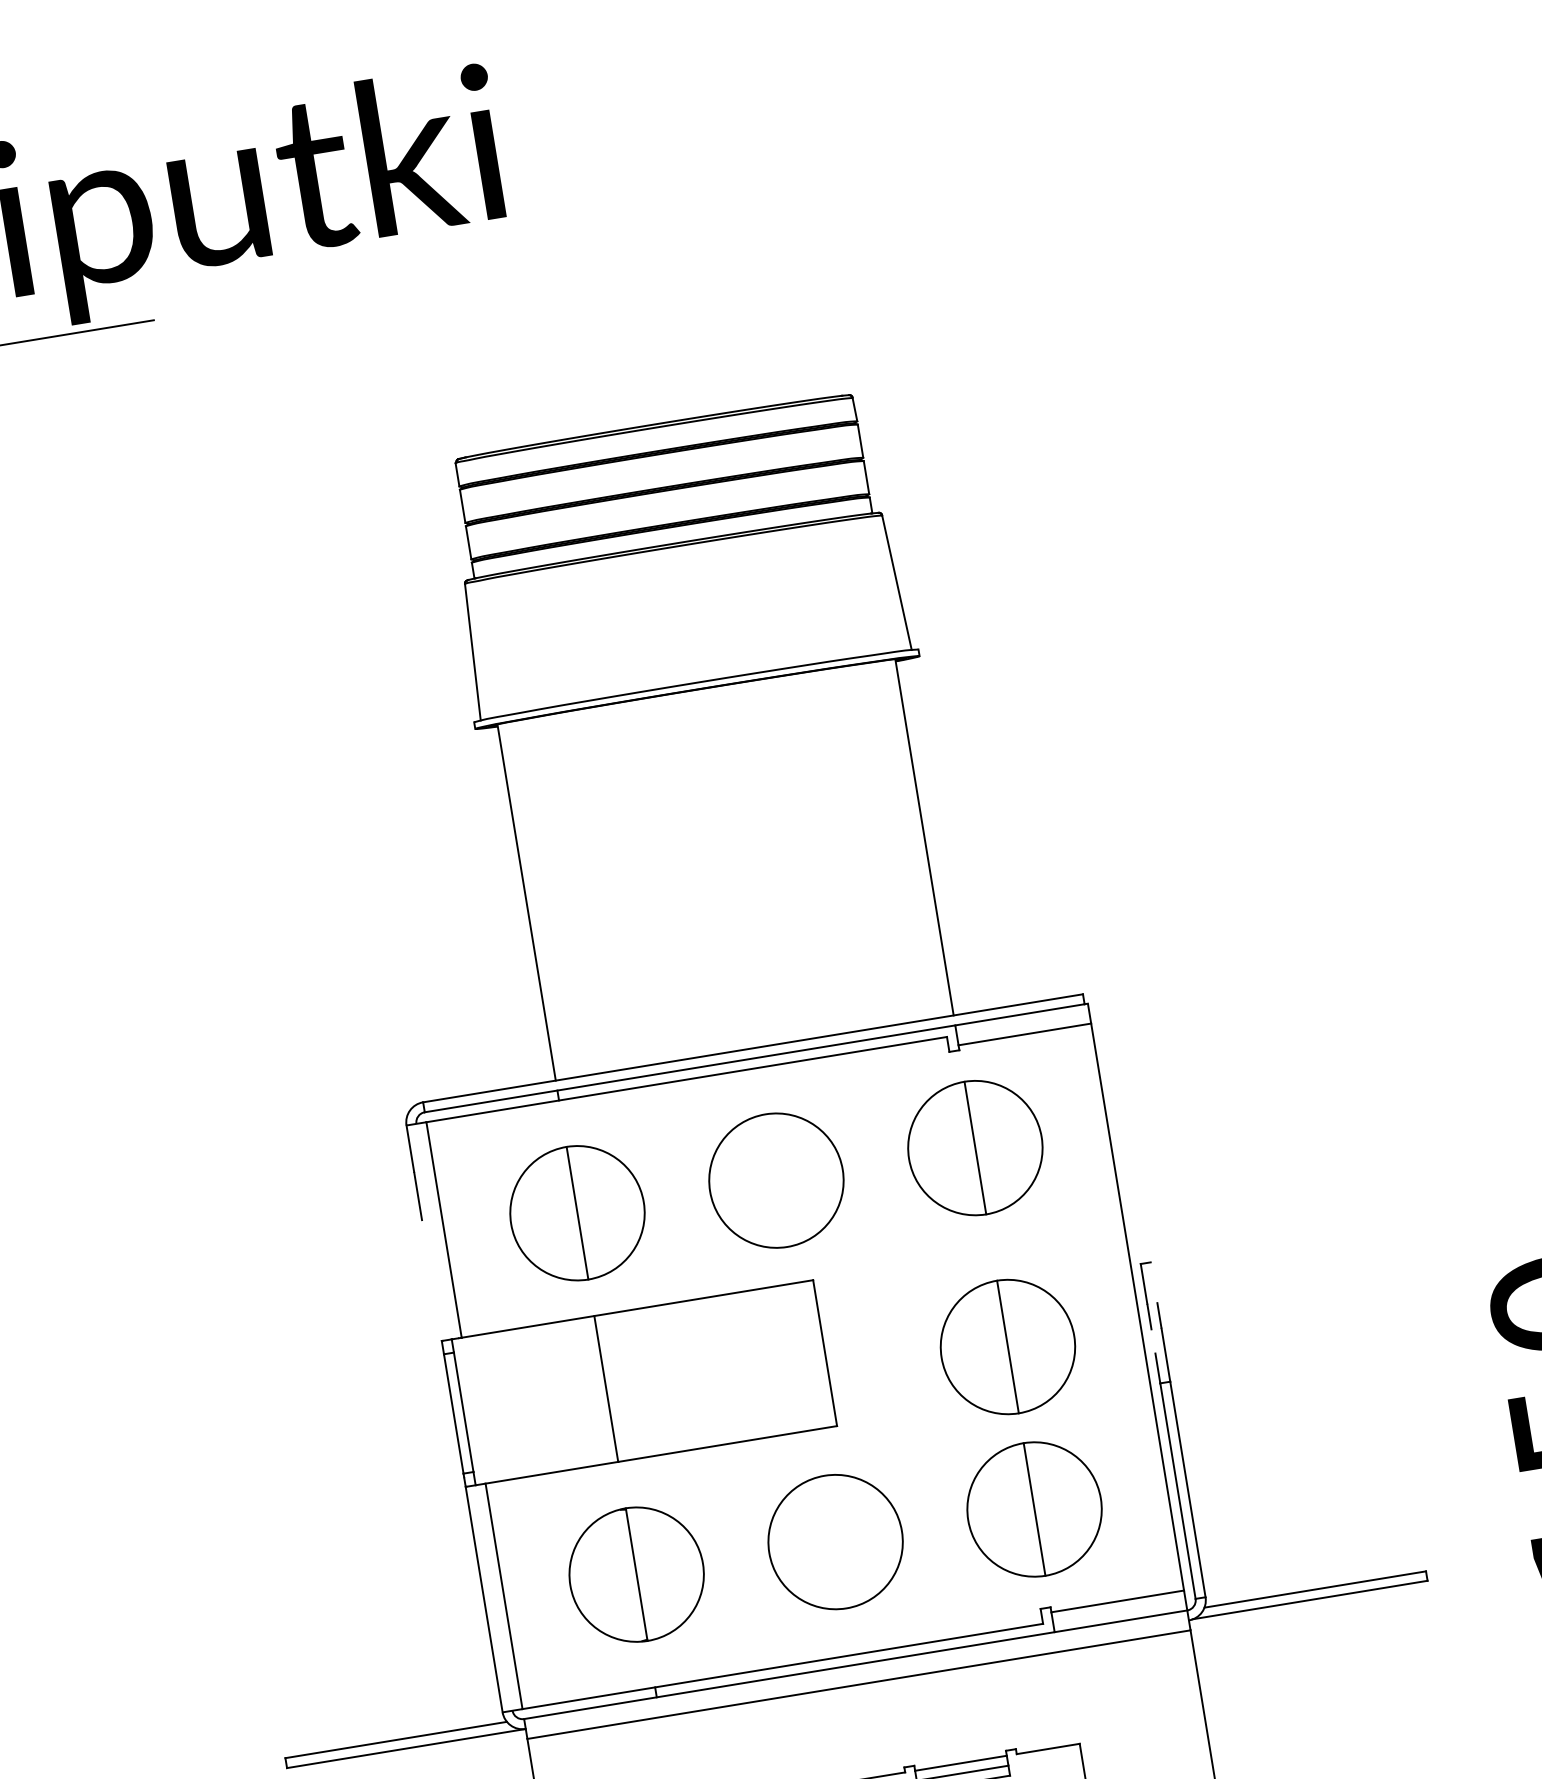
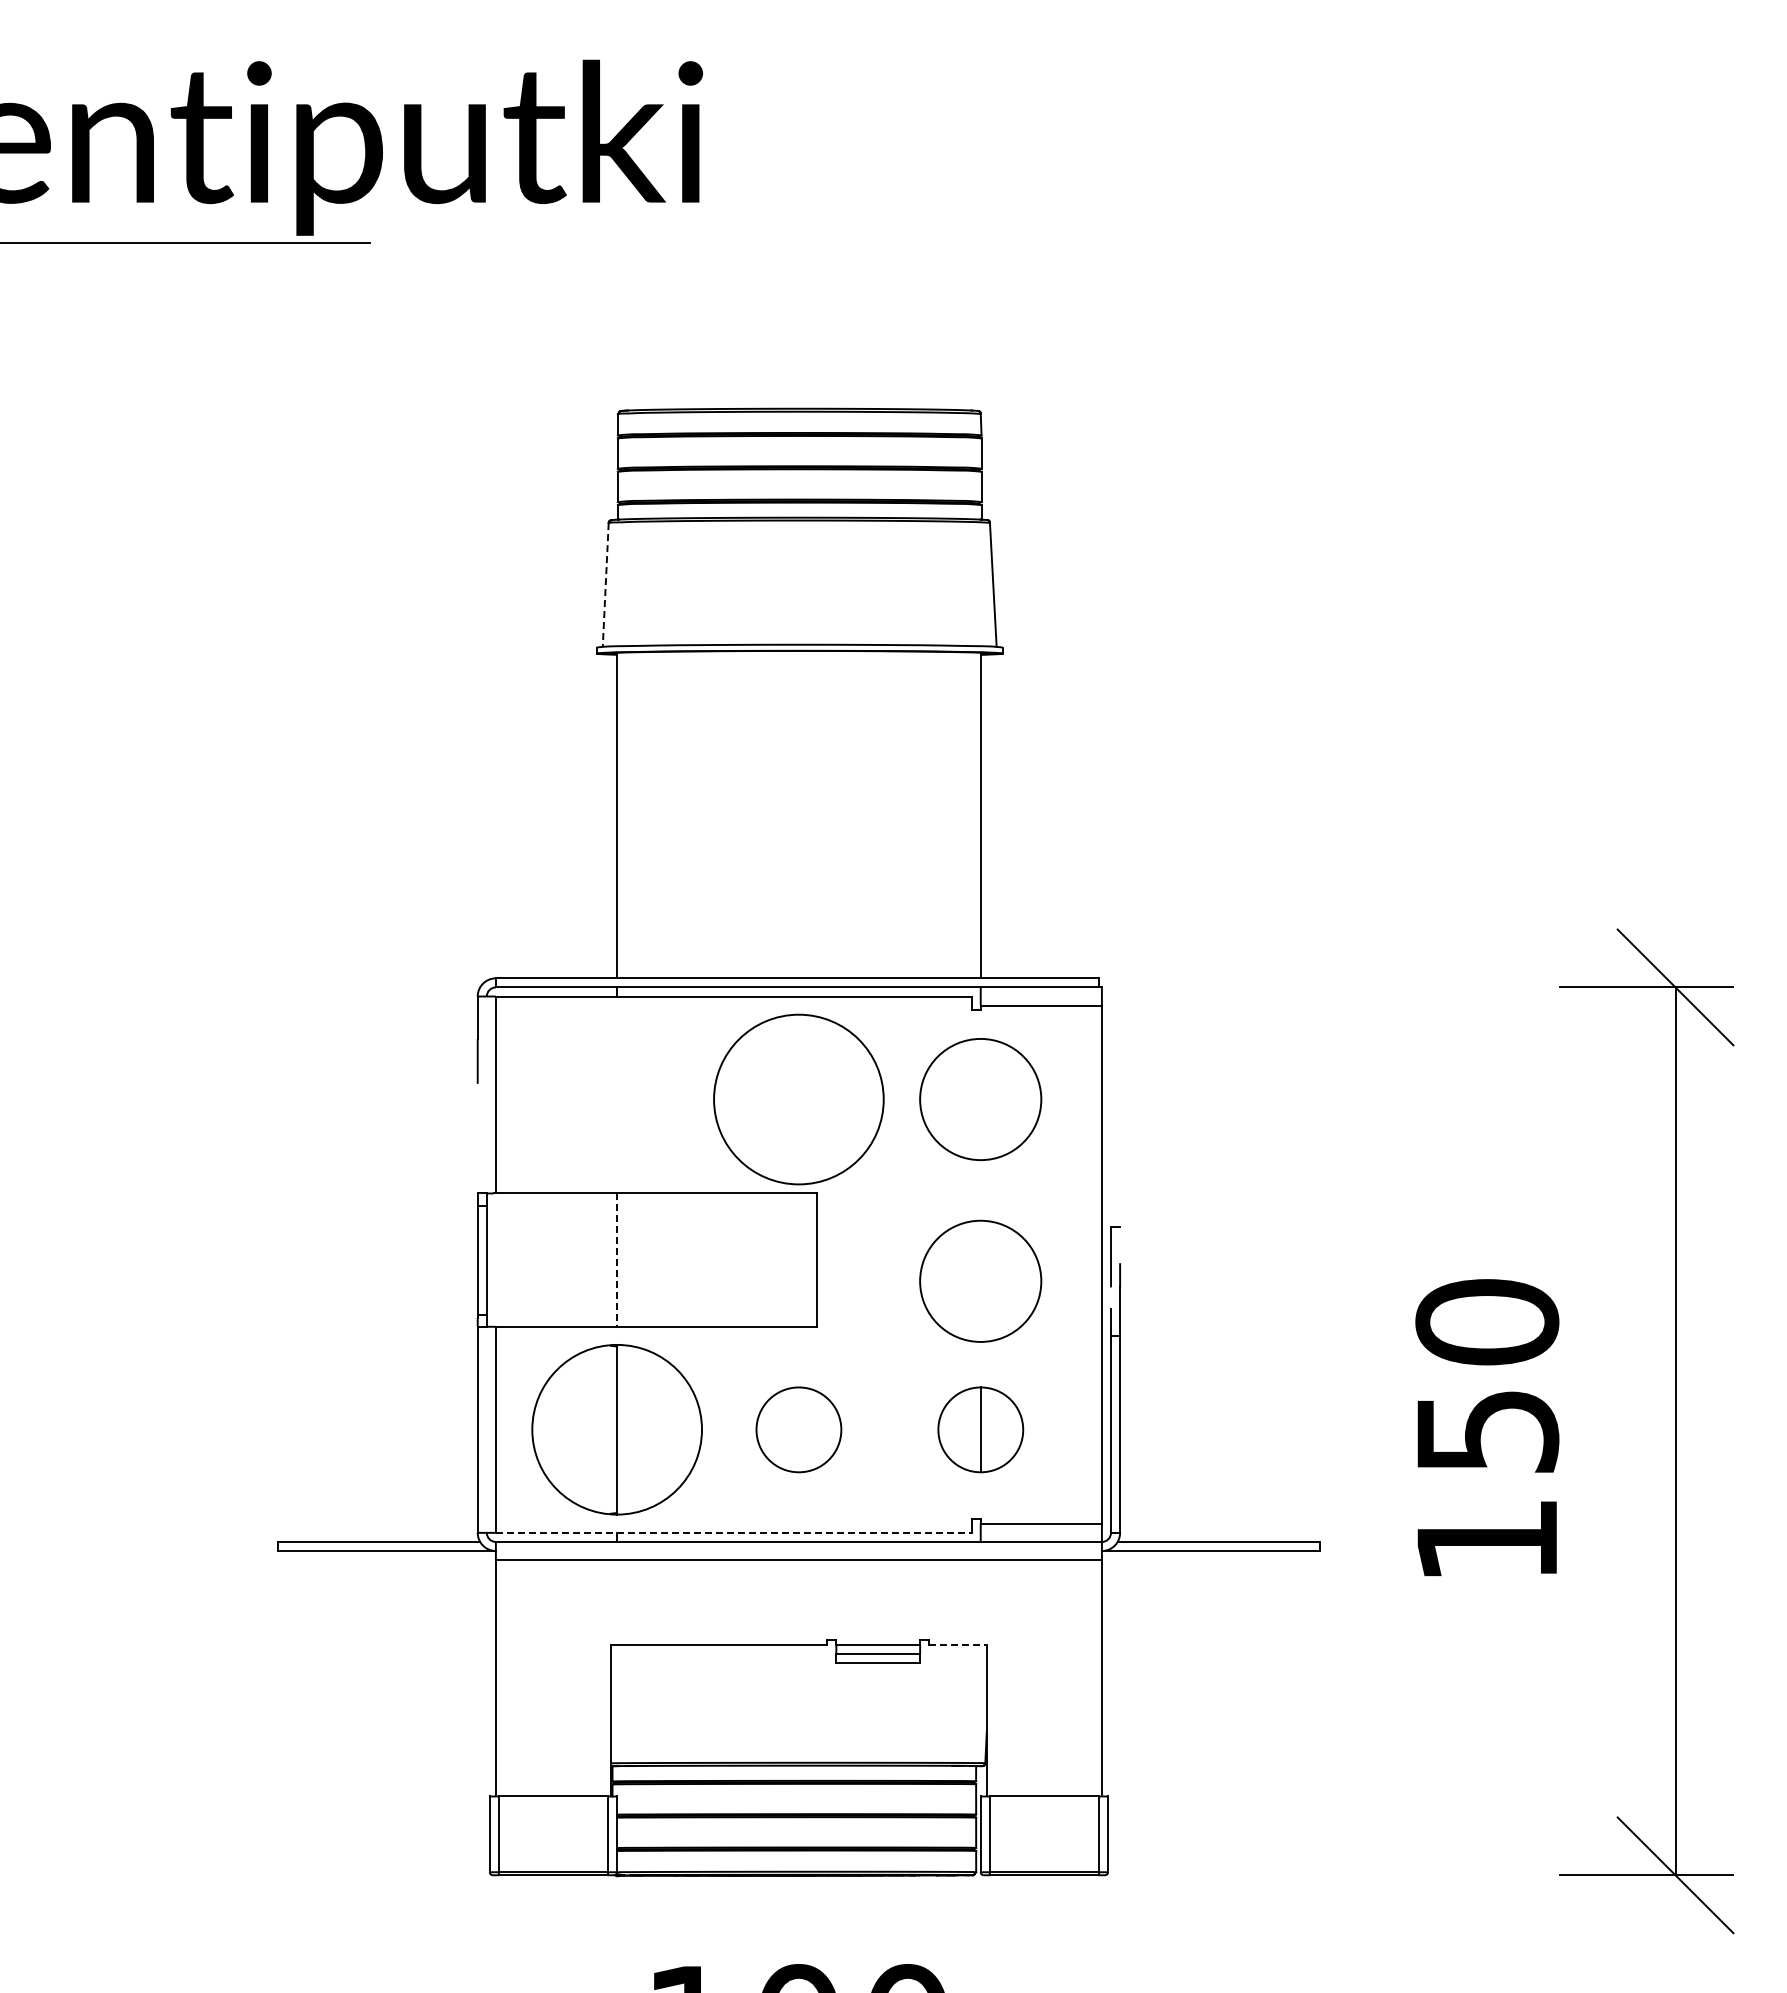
line: (472, 652) -> (605, 585), solid -> dashed
line: (975, 1148) -> (980, 1099), removed
circle: (775, 1180) -> (798, 1099), size x1.4
part: (576, 1213) -> (616, 1099), removed
line: (1007, 1346) -> (980, 1280), removed
line: (606, 1389) -> (617, 1260), solid -> dashed
part: (1034, 1509) -> (980, 1429), size x0.7
circle: (835, 1541) -> (798, 1429), size x0.7
part: (635, 1574) -> (616, 1429), size x1.4
line: (782, 1666) -> (733, 1532), solid -> dashed
line: (1048, 1748) -> (958, 1644), solid -> dashed

